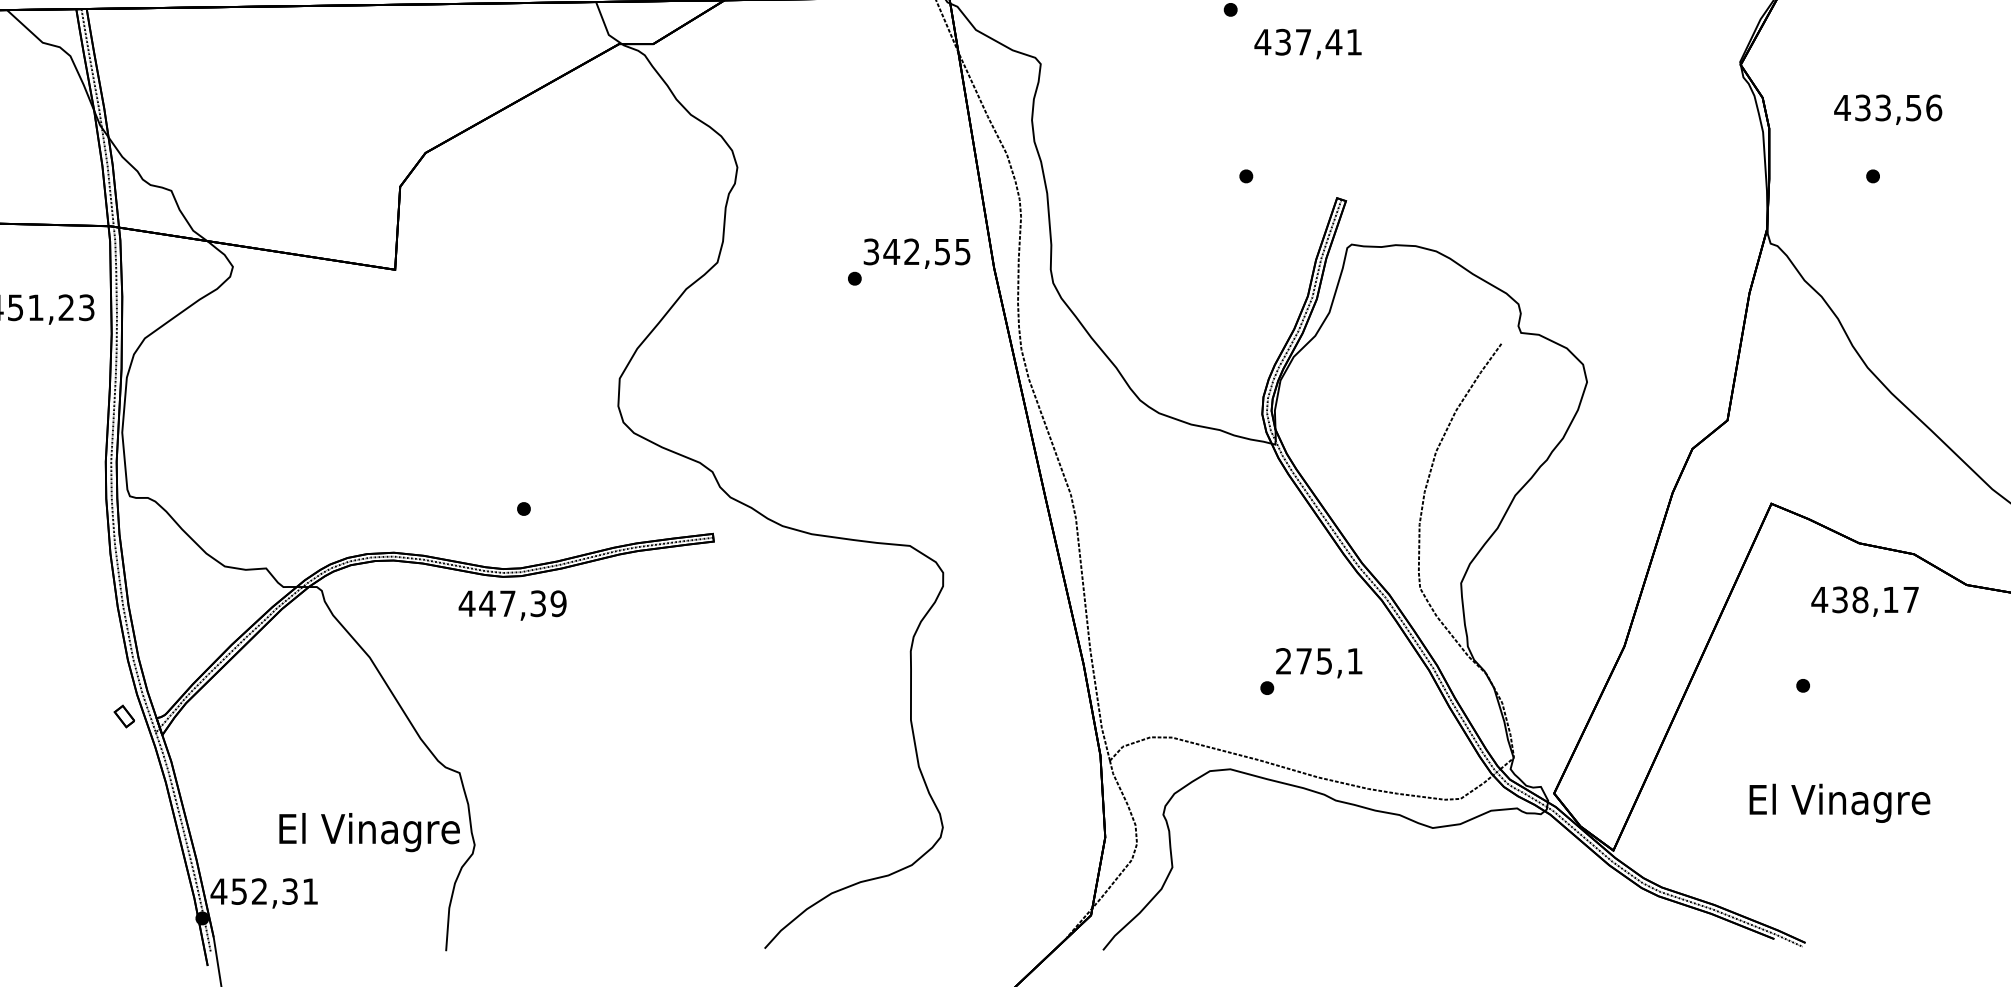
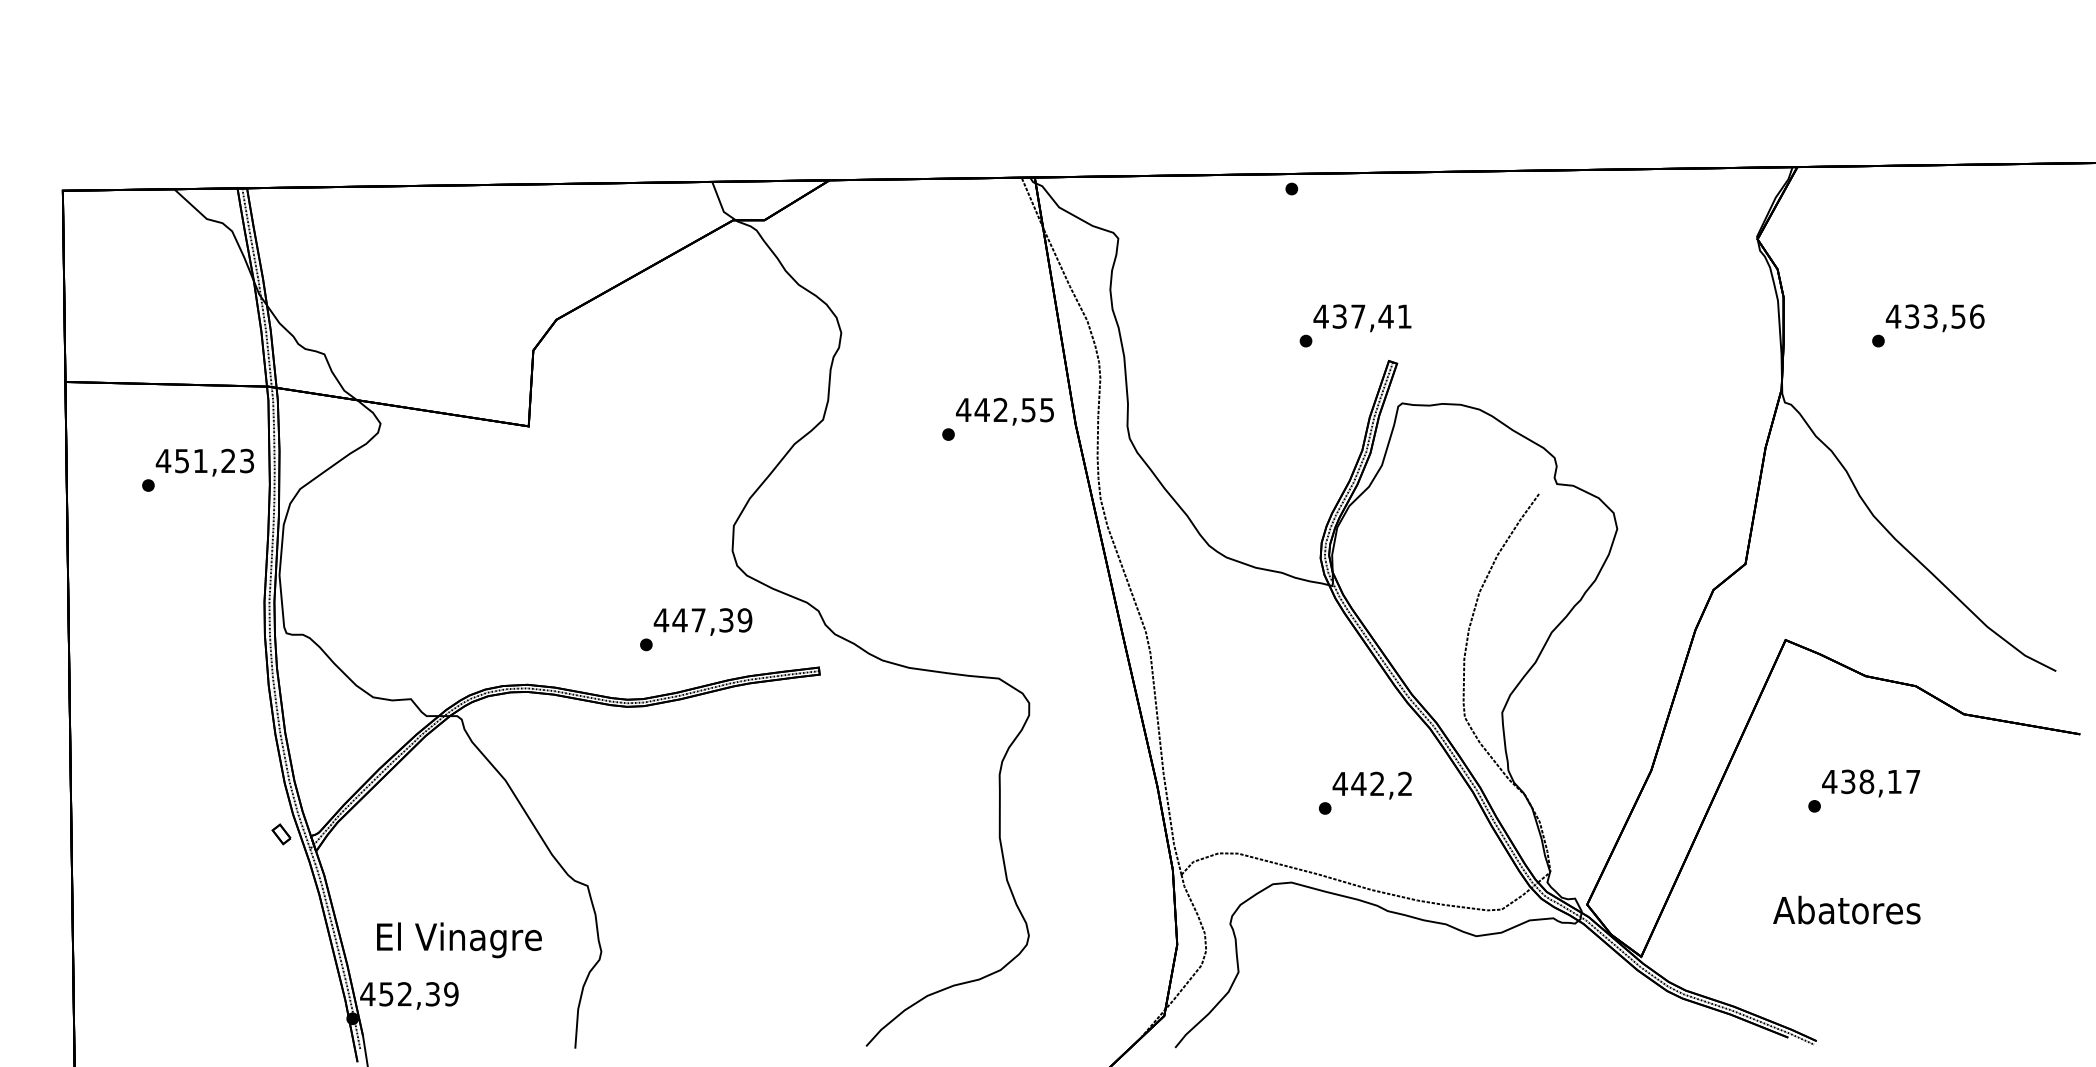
text: (1308, 44) -> (1362, 318), moved
text: (1887, 110) -> (1934, 318), moved
text: (871, 251) -> (963, 409), 342,55 -> 442,55
text: (1865, 601) -> (1871, 783), moved
text: (512, 604) -> (702, 621), moved
text: (1317, 660) -> (1371, 783), 275,1 -> 442,2
text: (1839, 803) -> (1847, 913), El Vinagre -> Abatores
text: (369, 832) -> (459, 940), moved
text: (310, 891) -> (451, 994), 452,31 -> 452,39

